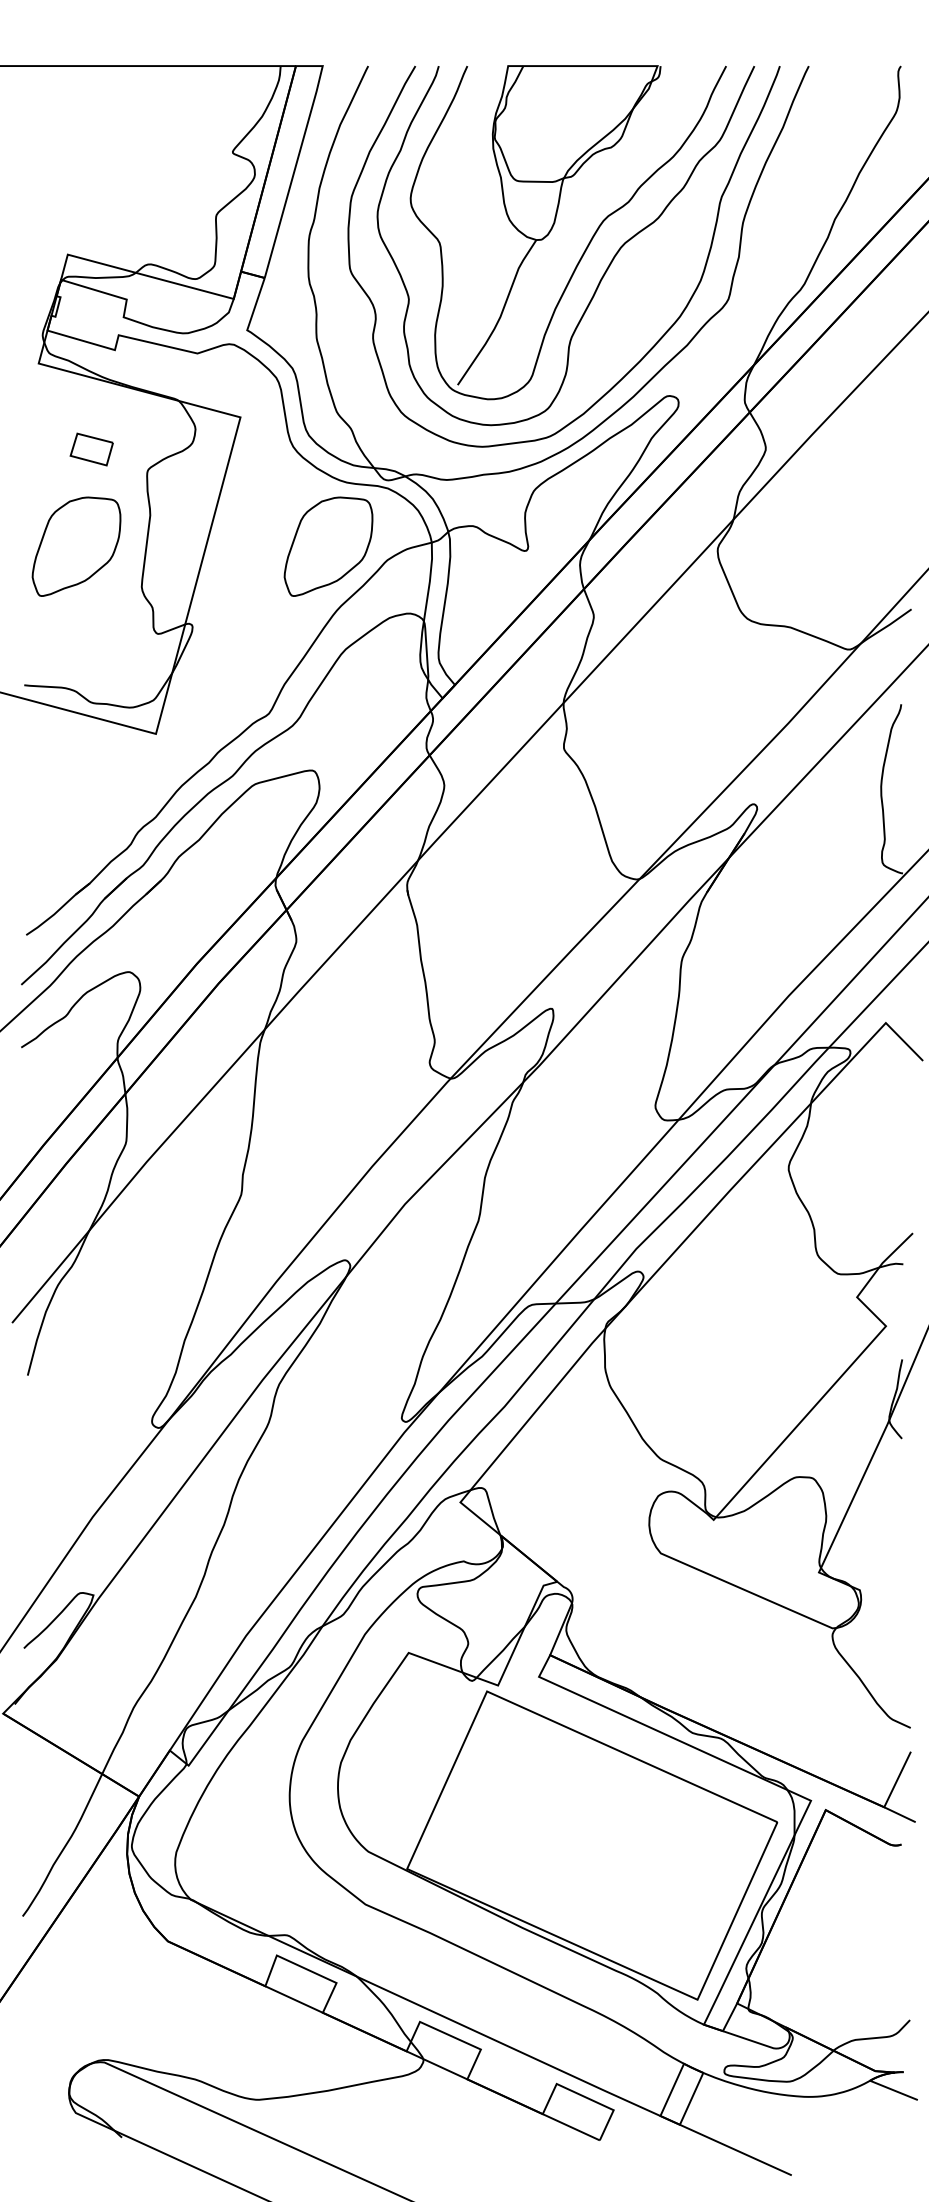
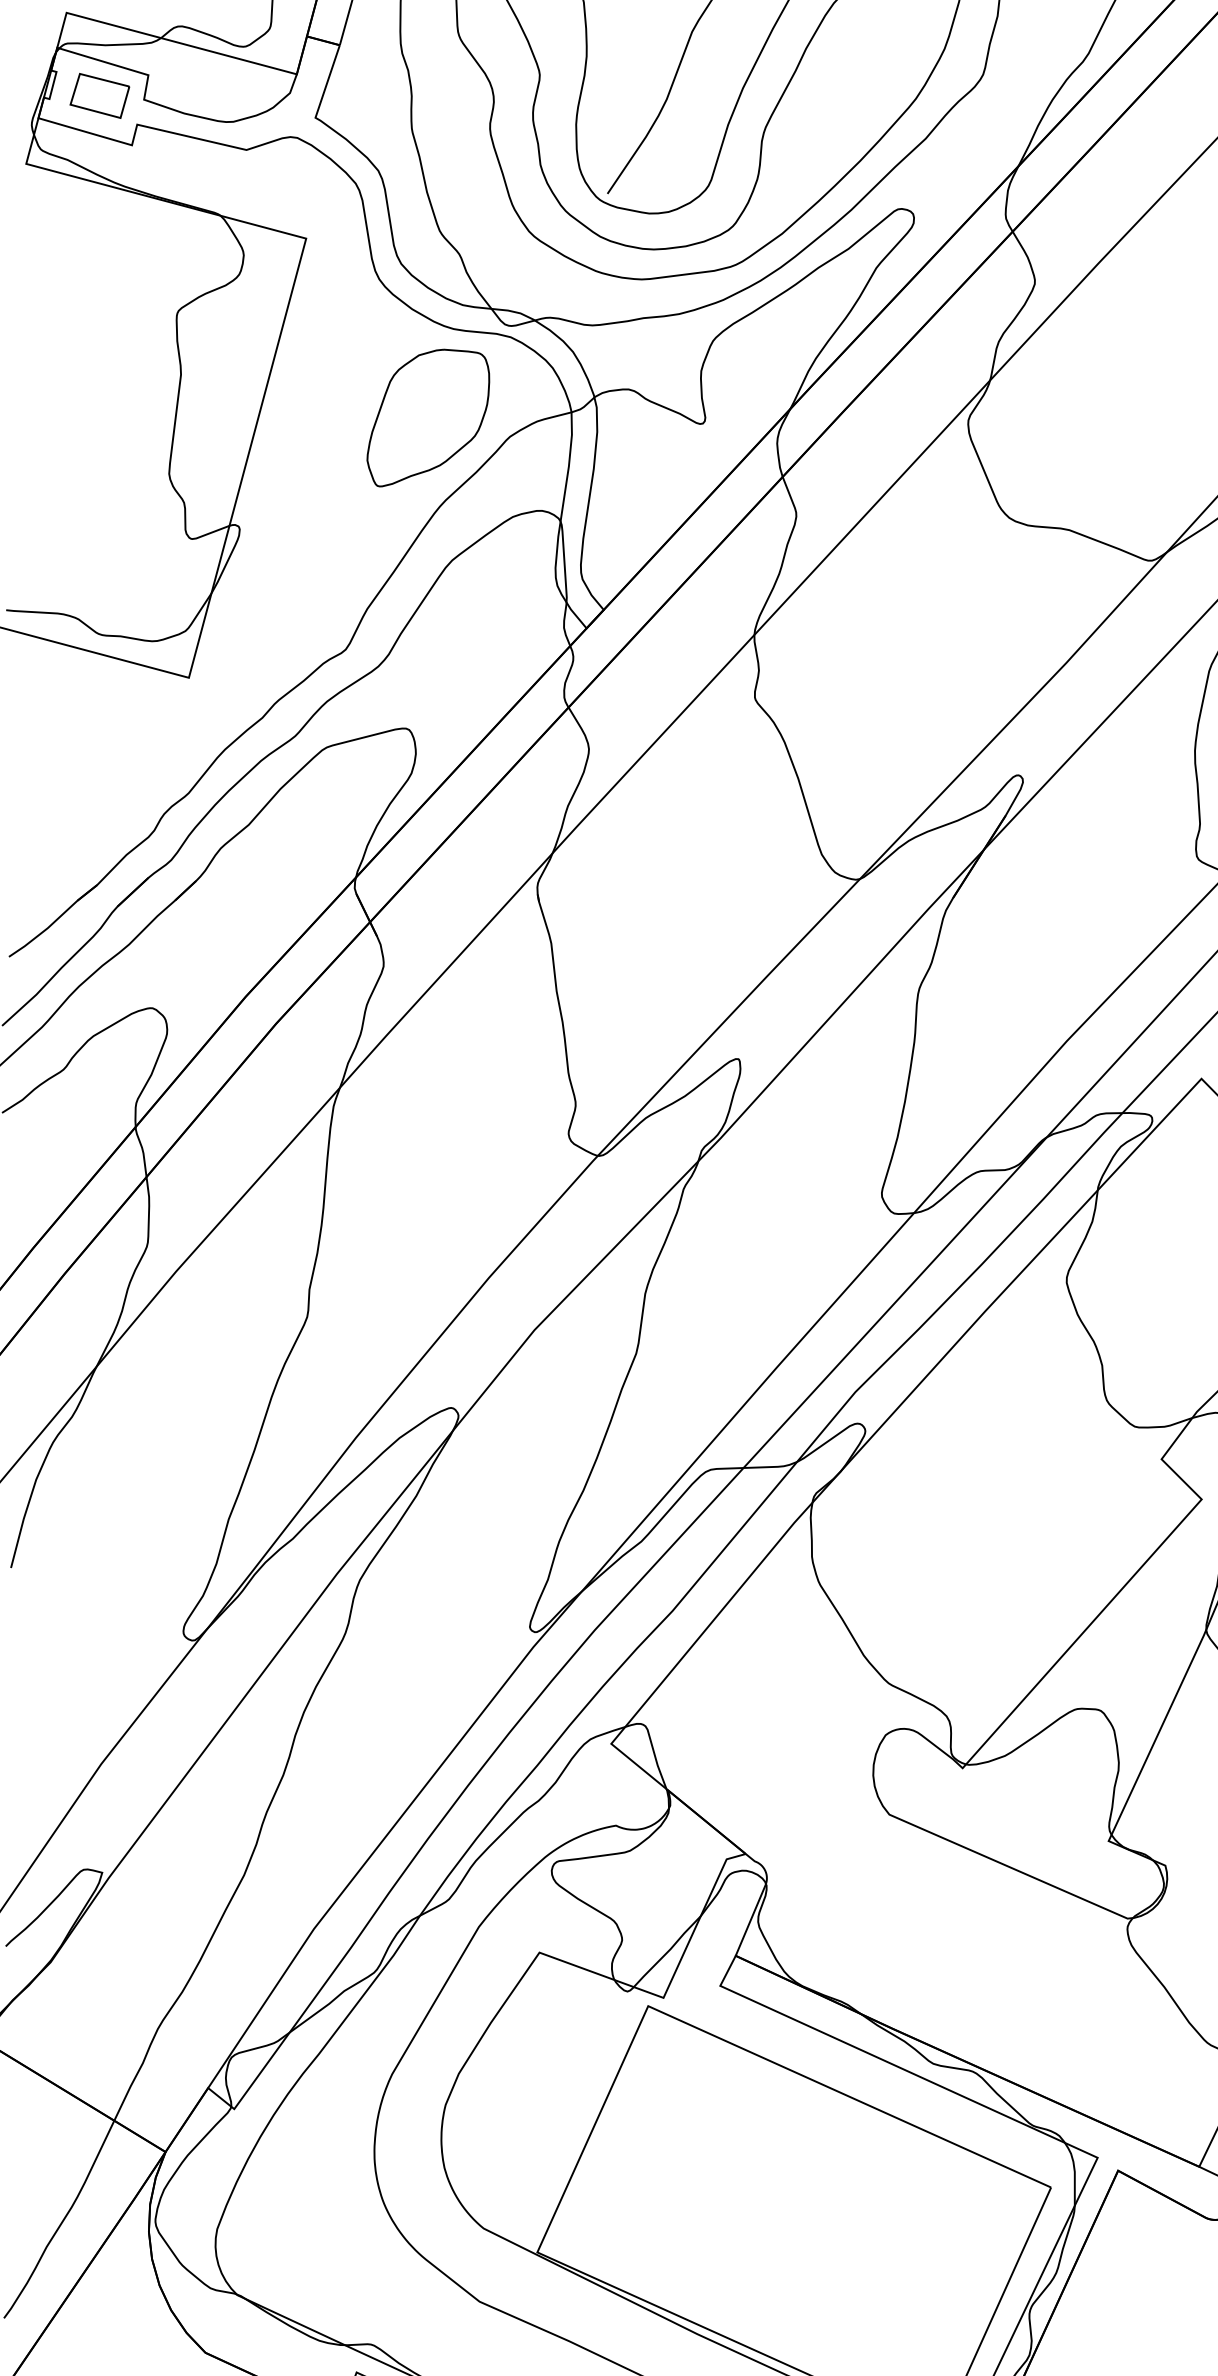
part: (91, 449) -> (99, 95), moved
part: (76, 546) -> (78, 417), removed

